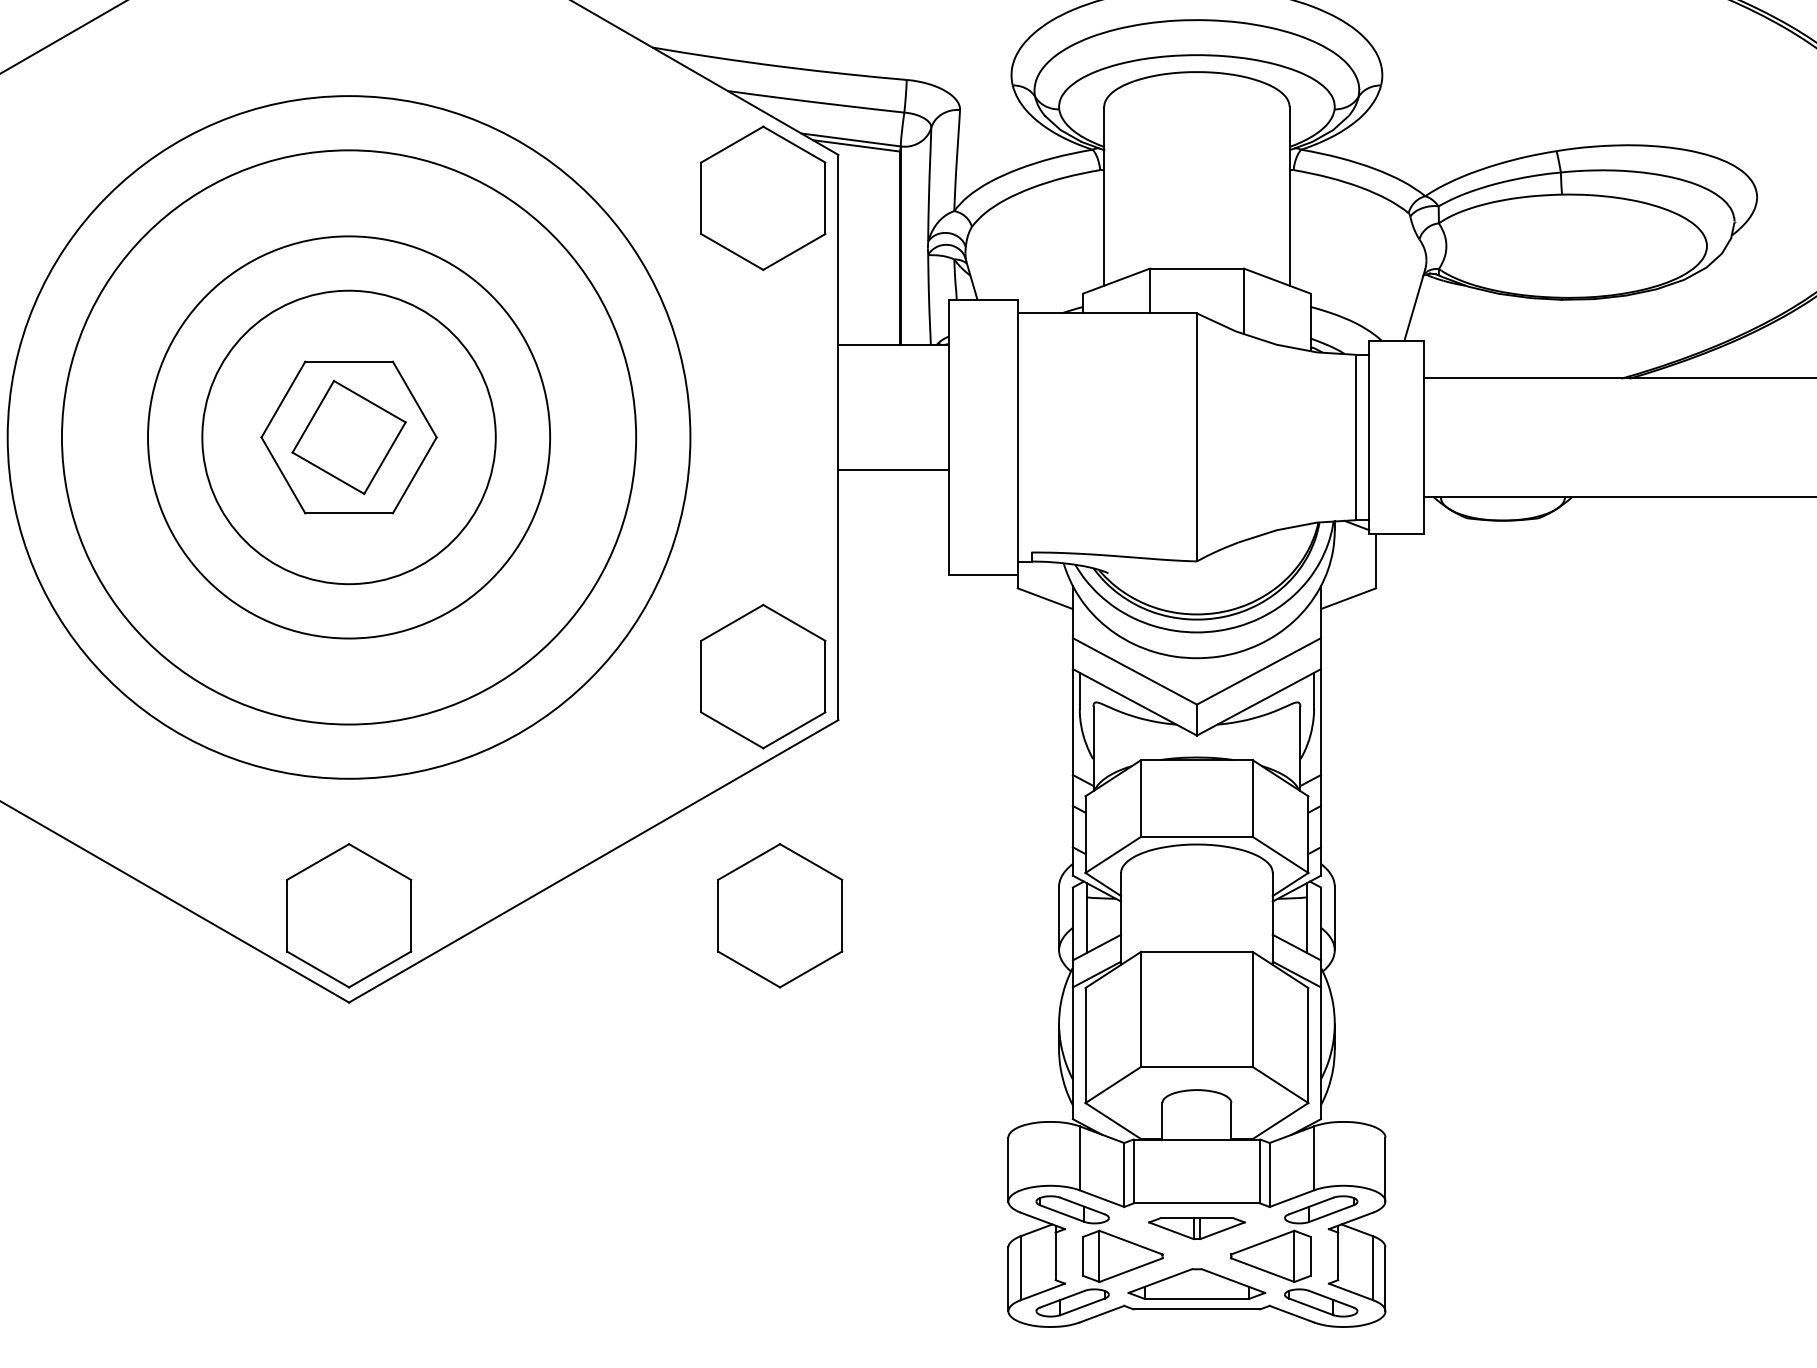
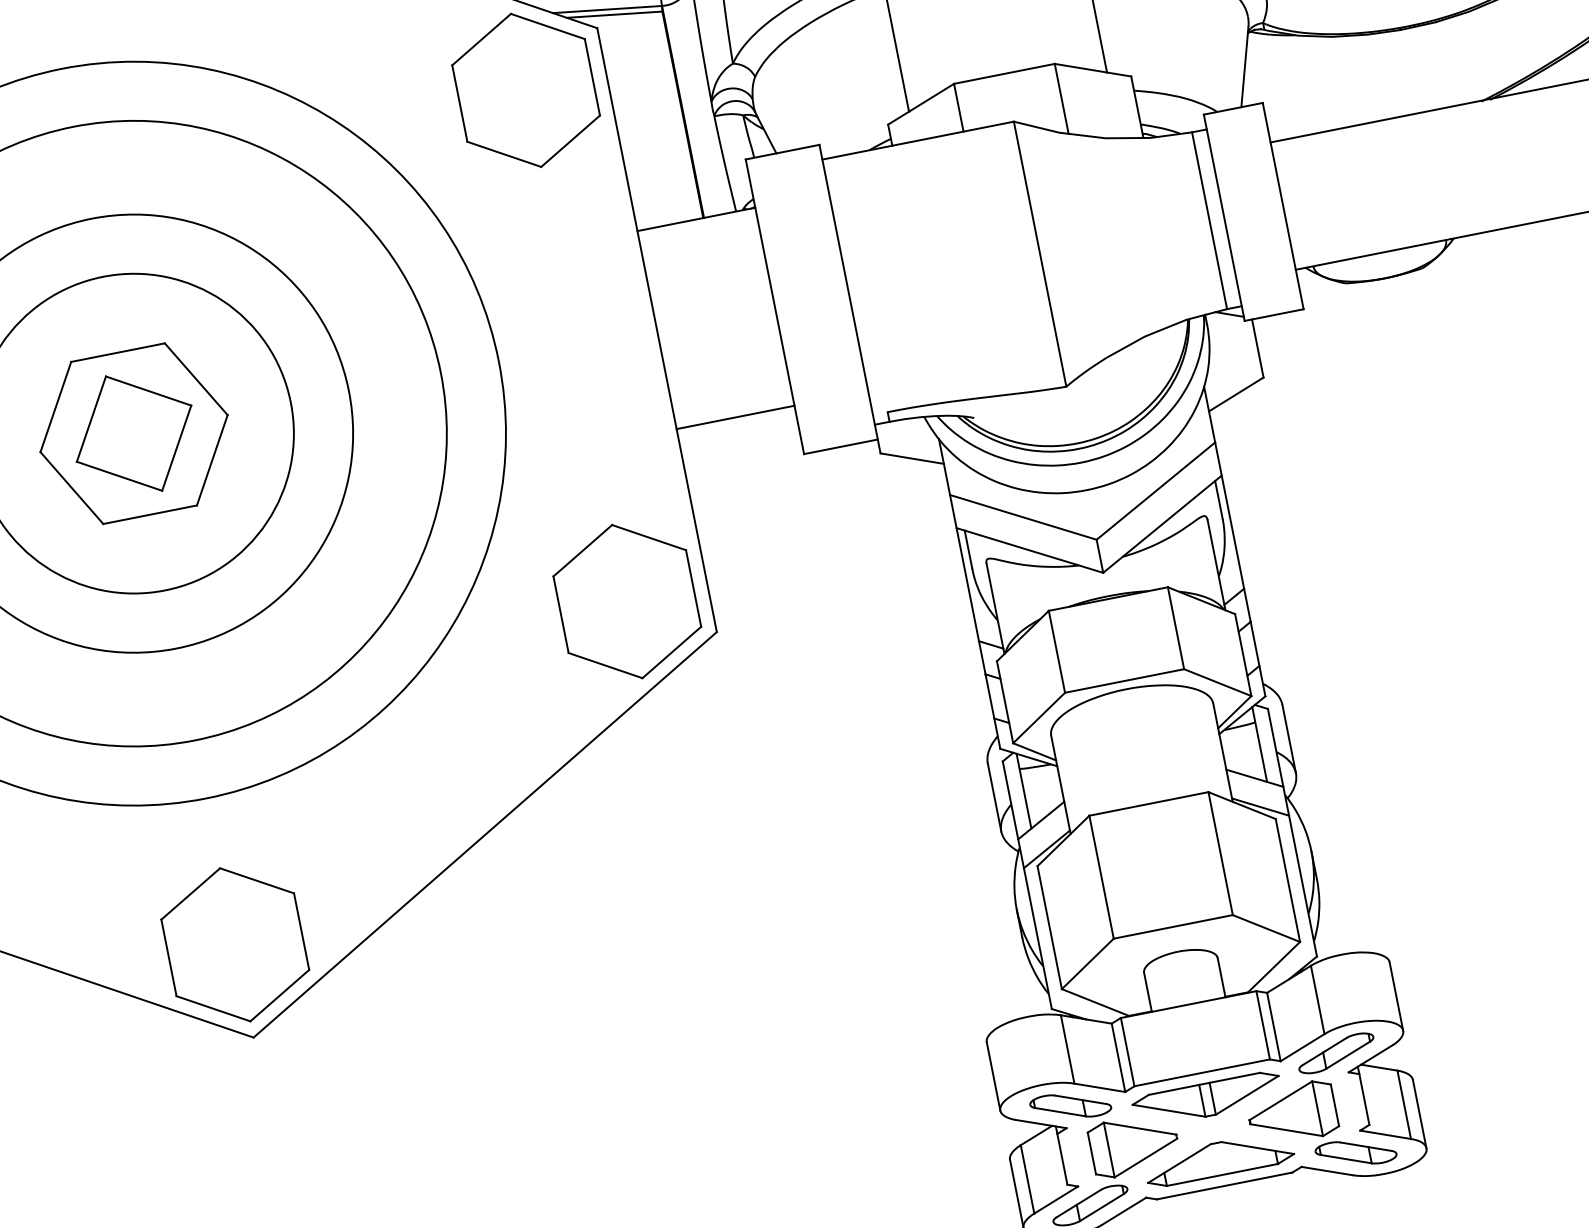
line: (893, 470) -> (735, 417), moved
part: (780, 915) -> (696, 853), removed
part: (1196, 1228) -> (1207, 1099), size x1.43

